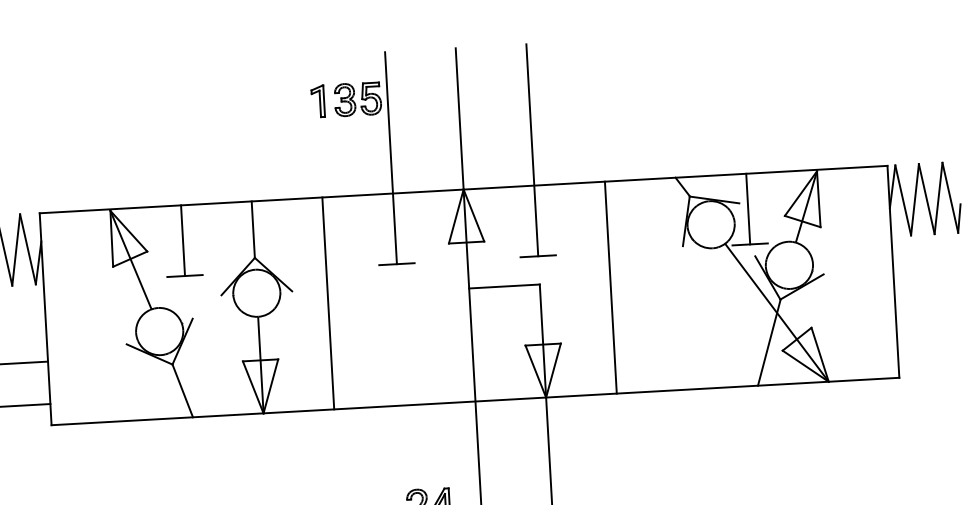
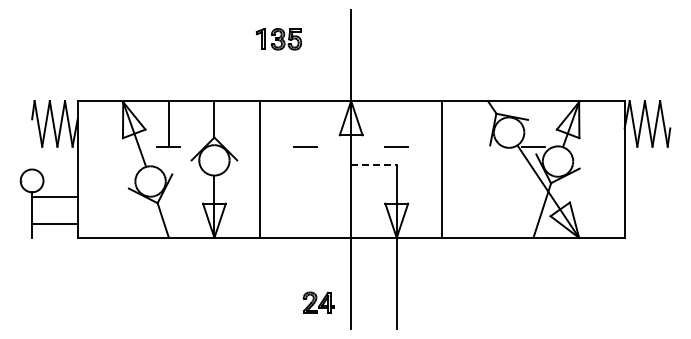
line: (531, 149) -> (396, 77), removed
line: (390, 156) -> (305, 77), removed
line: (748, 208) -> (533, 123), removed
line: (503, 285) -> (373, 164), solid -> dashed

